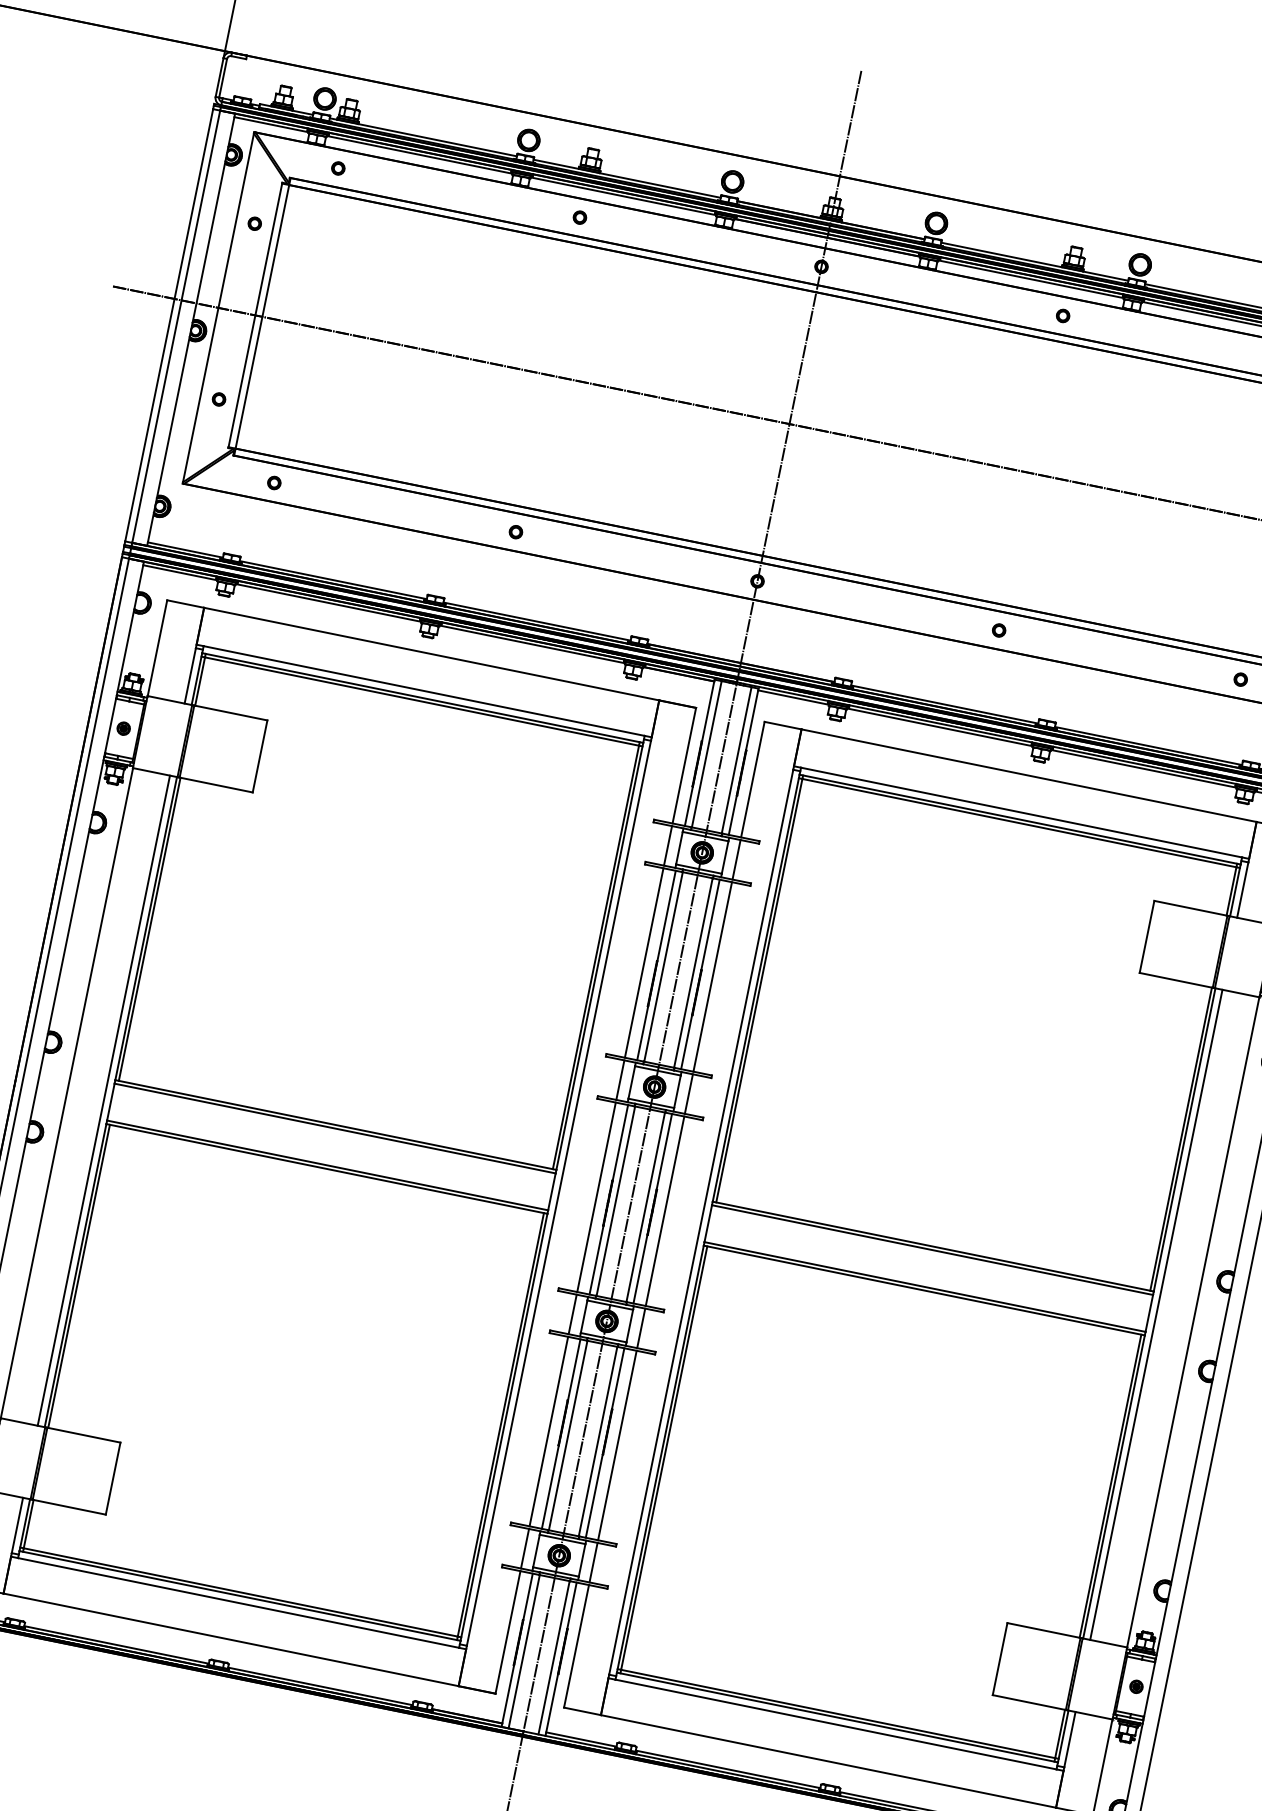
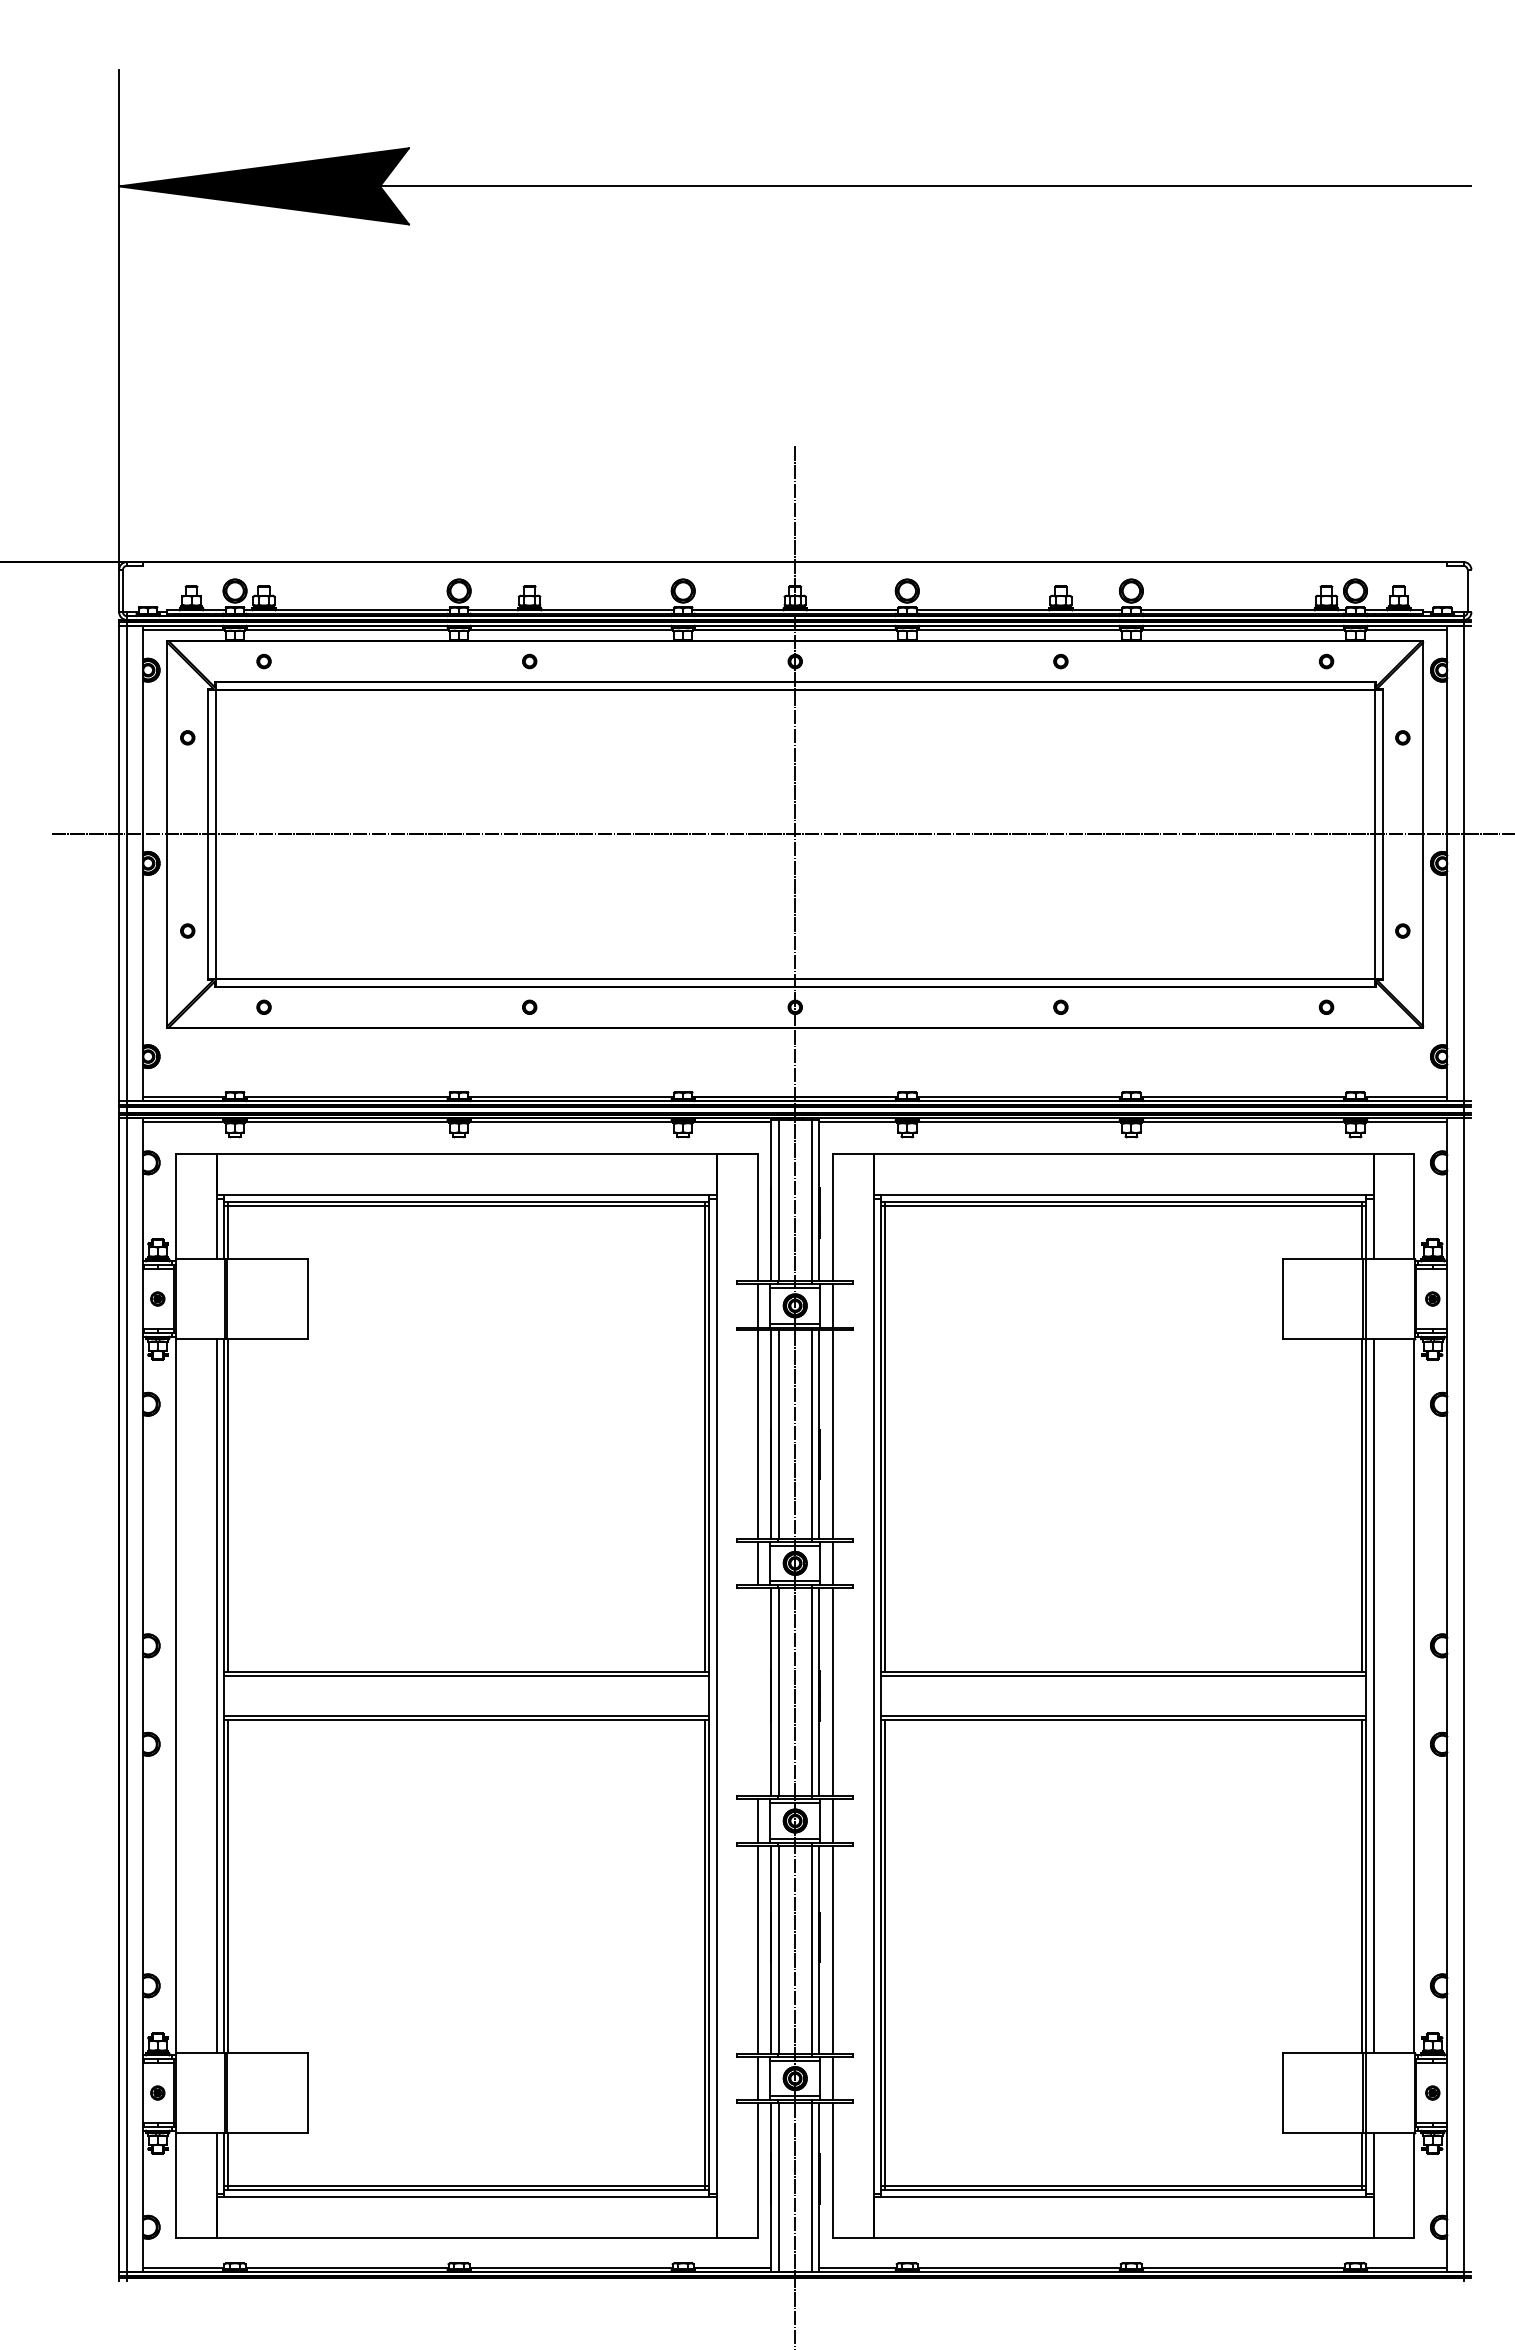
line: (596, 1197) -> (757, 1692), removed

